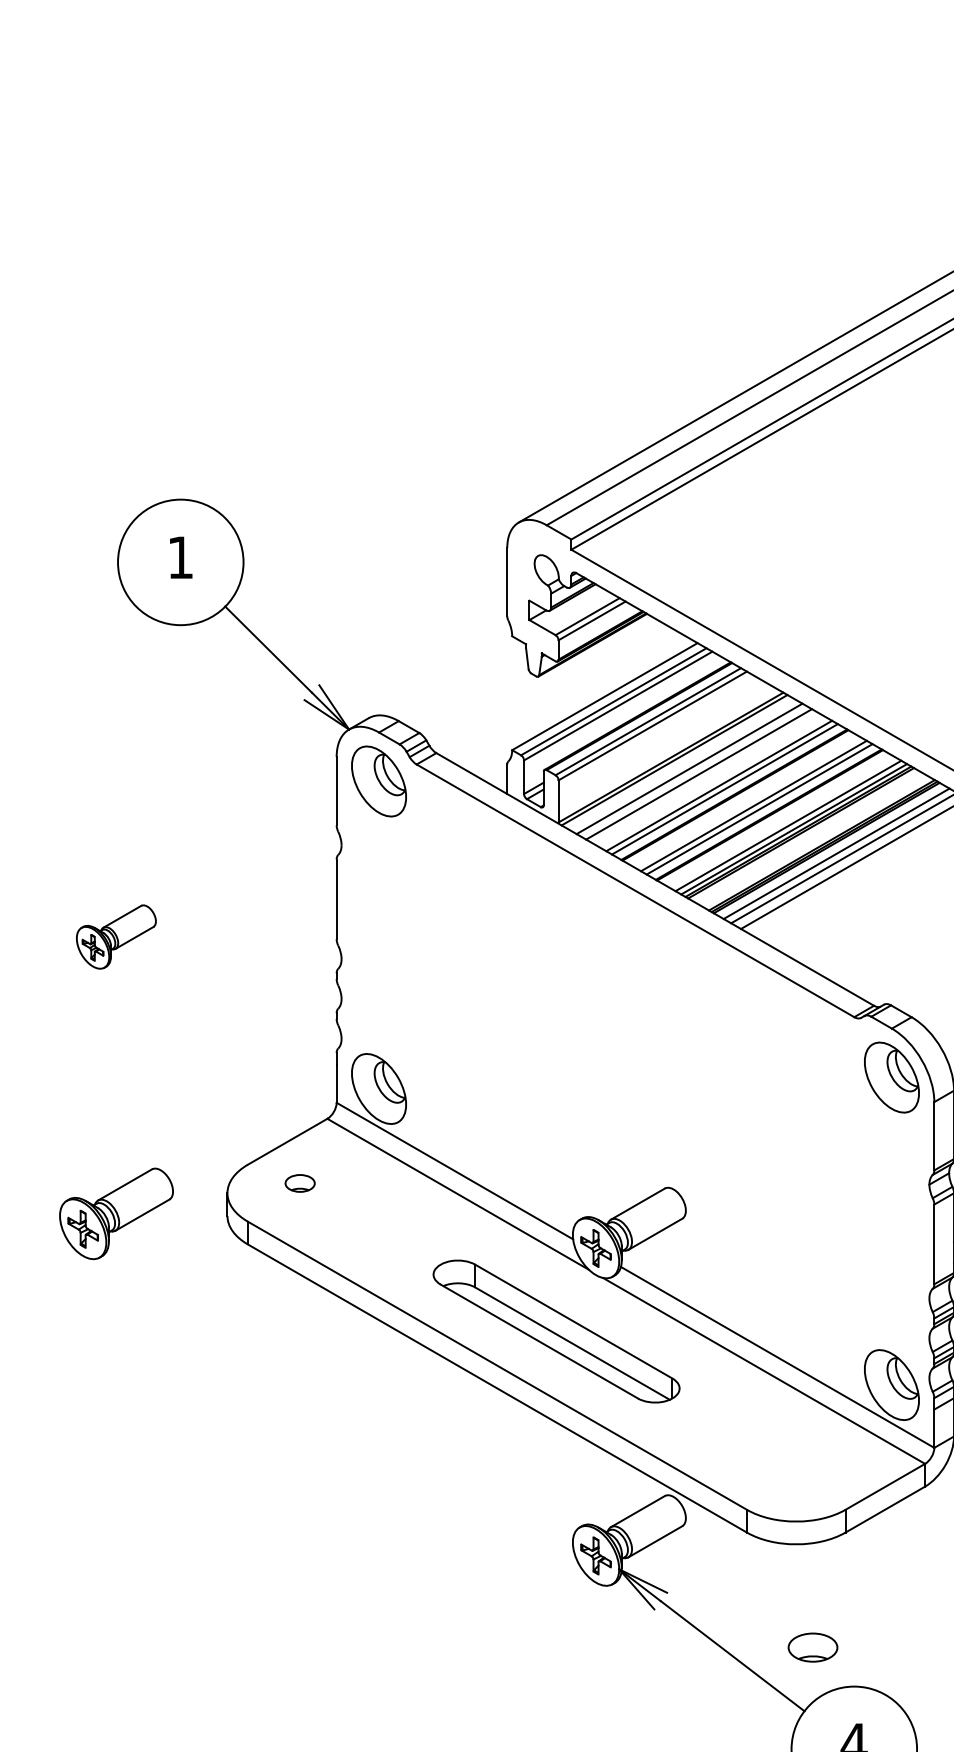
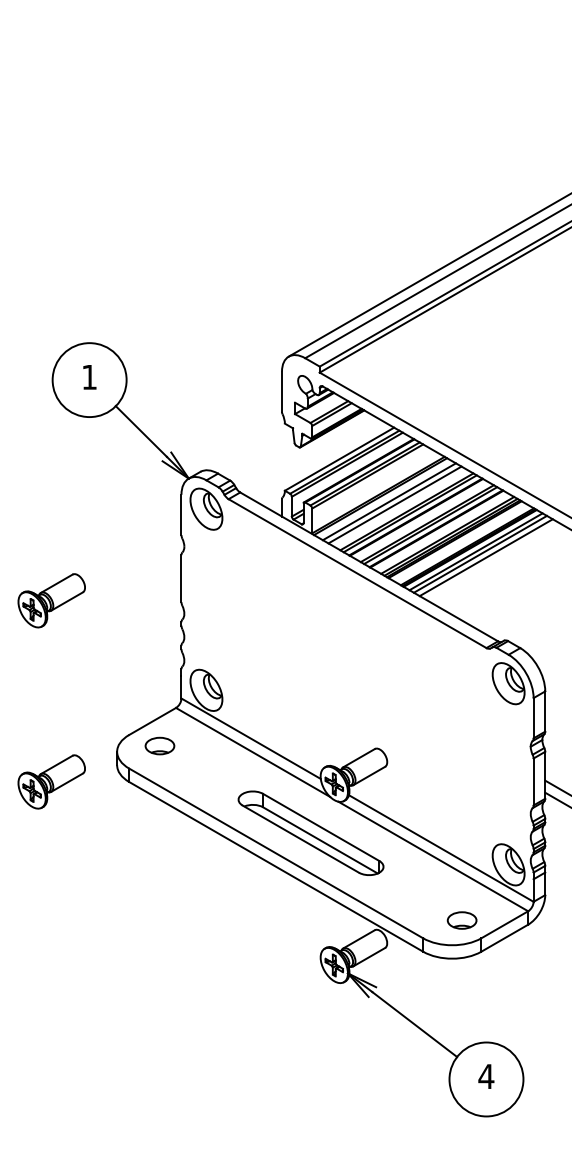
part: (116, 936) -> (51, 600), size x1.43
part: (299, 1182) -> (159, 745), size x1.67
part: (116, 1213) -> (51, 781), moved
part: (811, 1647) -> (461, 920), moved

